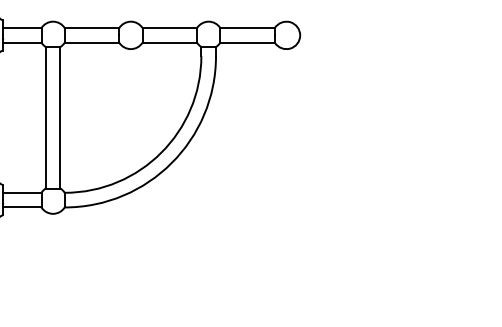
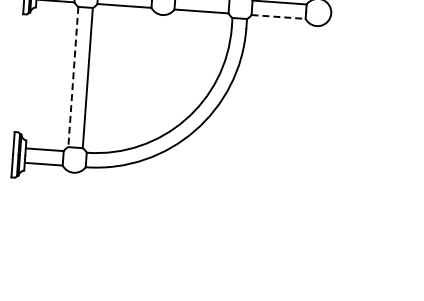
line: (248, 42) -> (279, 16), solid -> dashed
line: (45, 117) -> (73, 76), solid -> dashed

